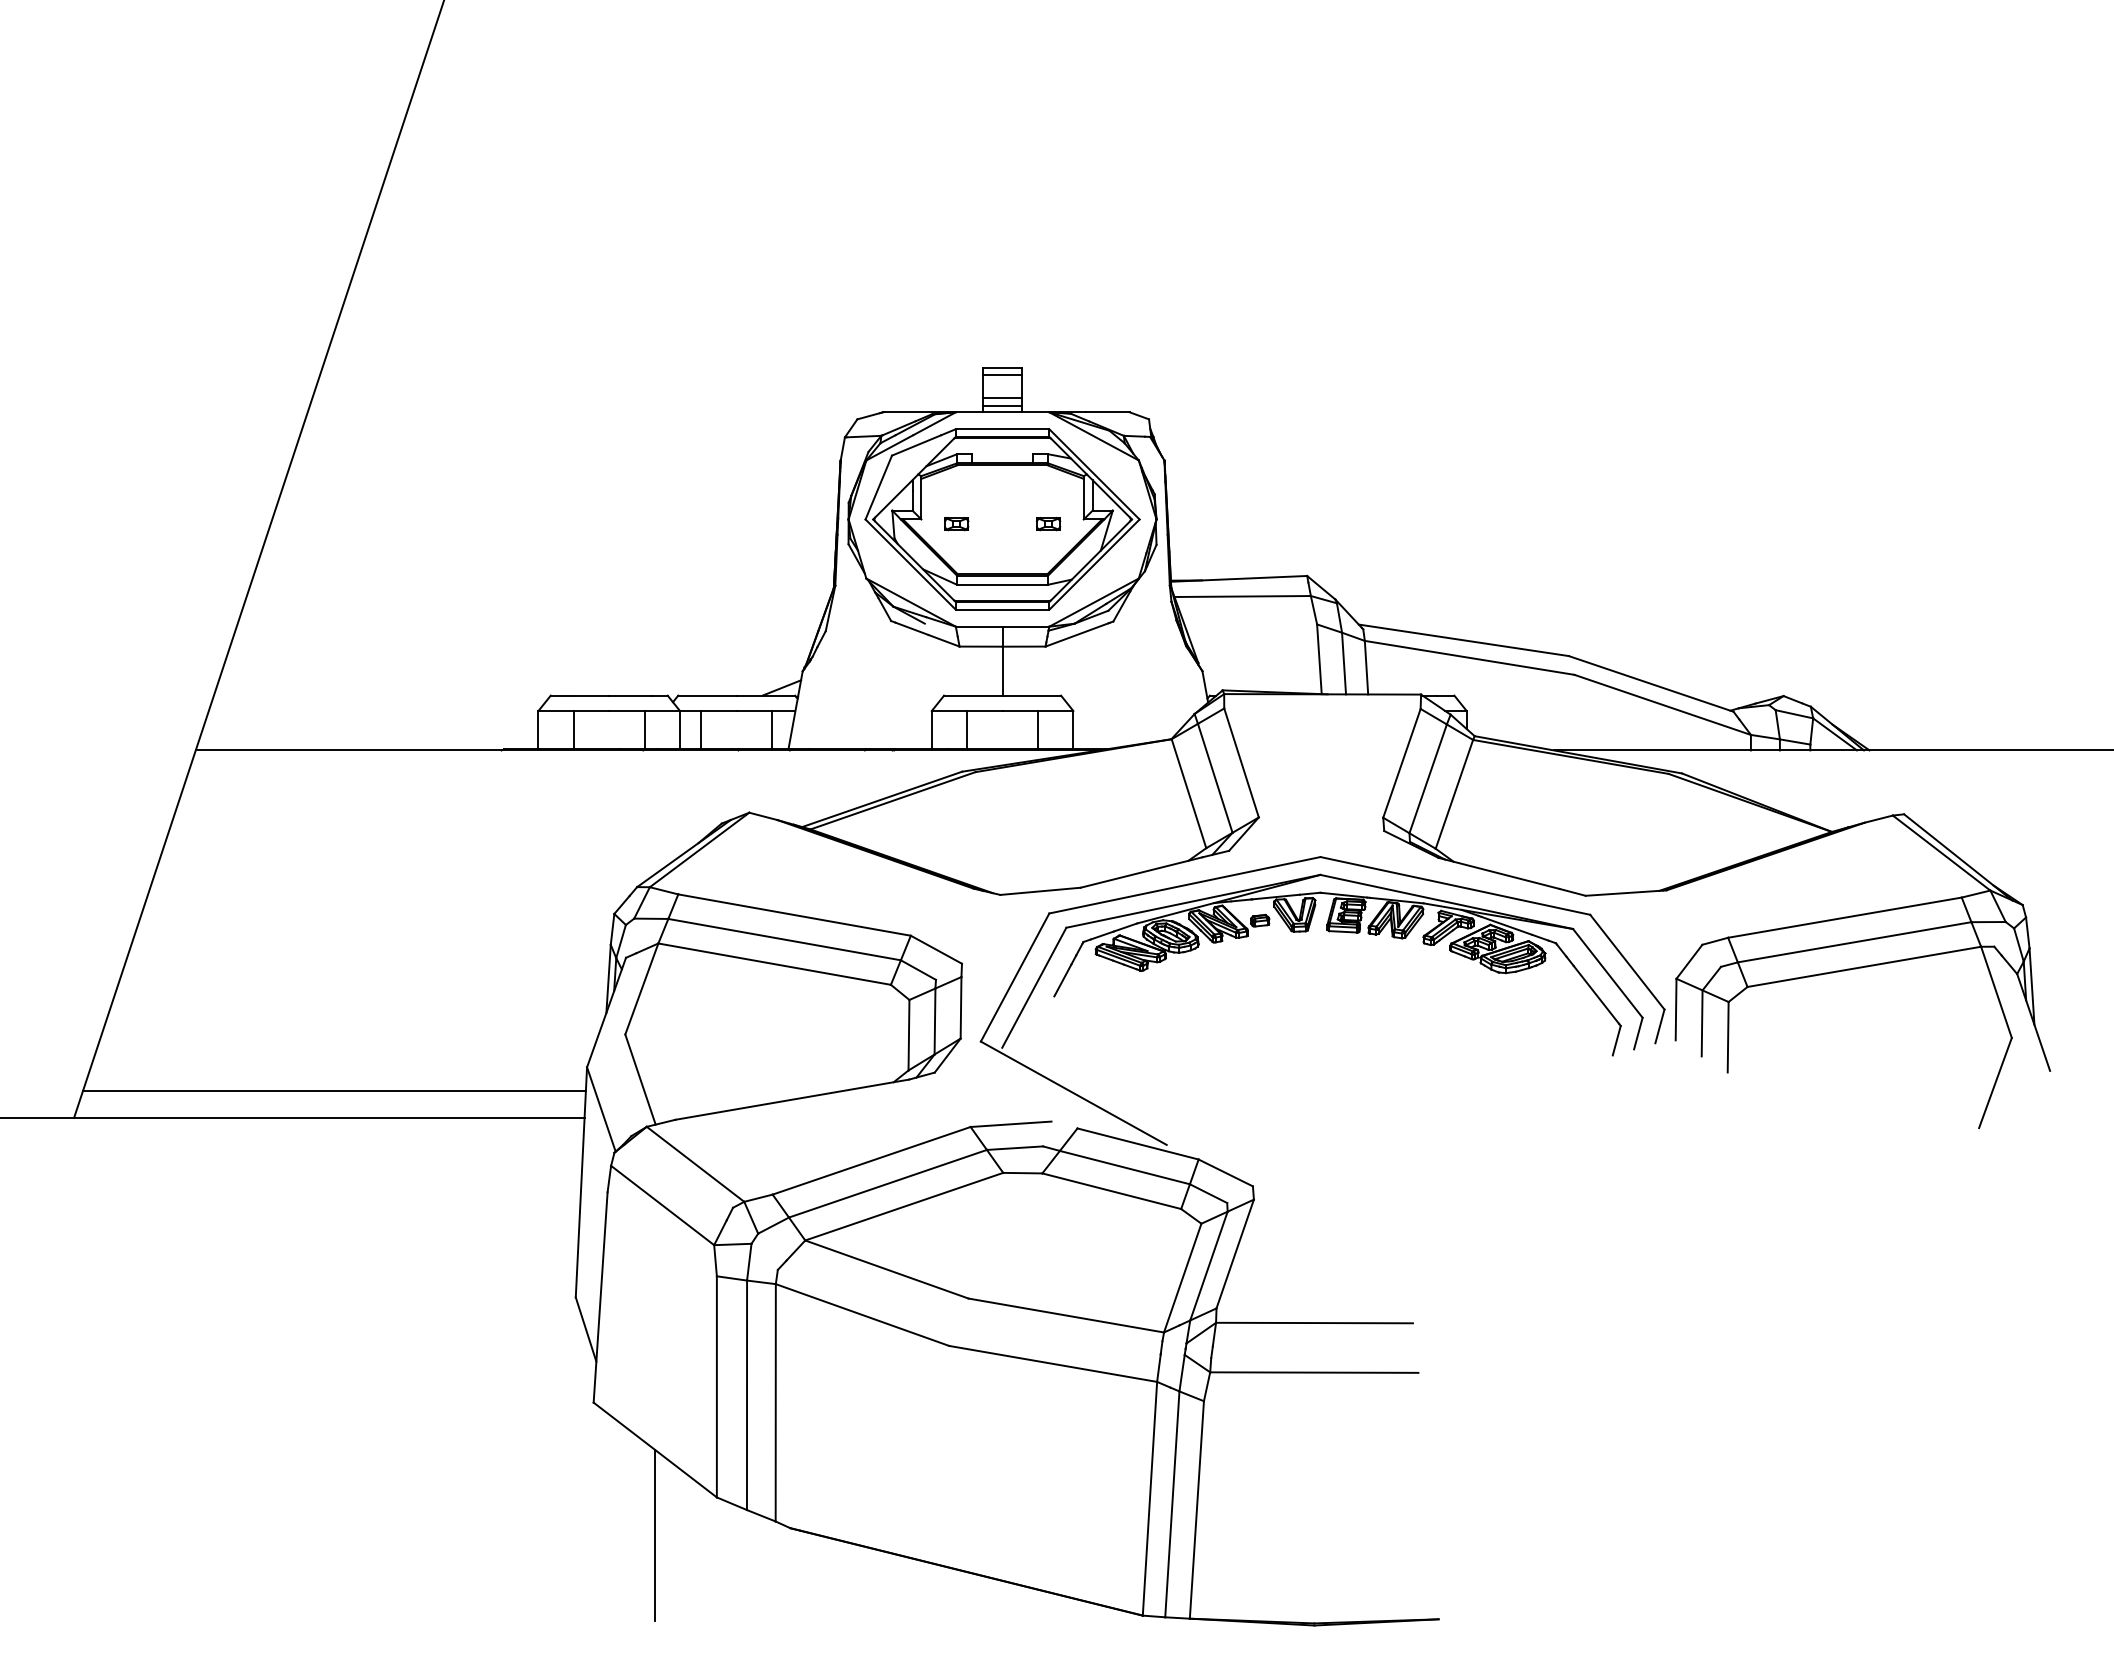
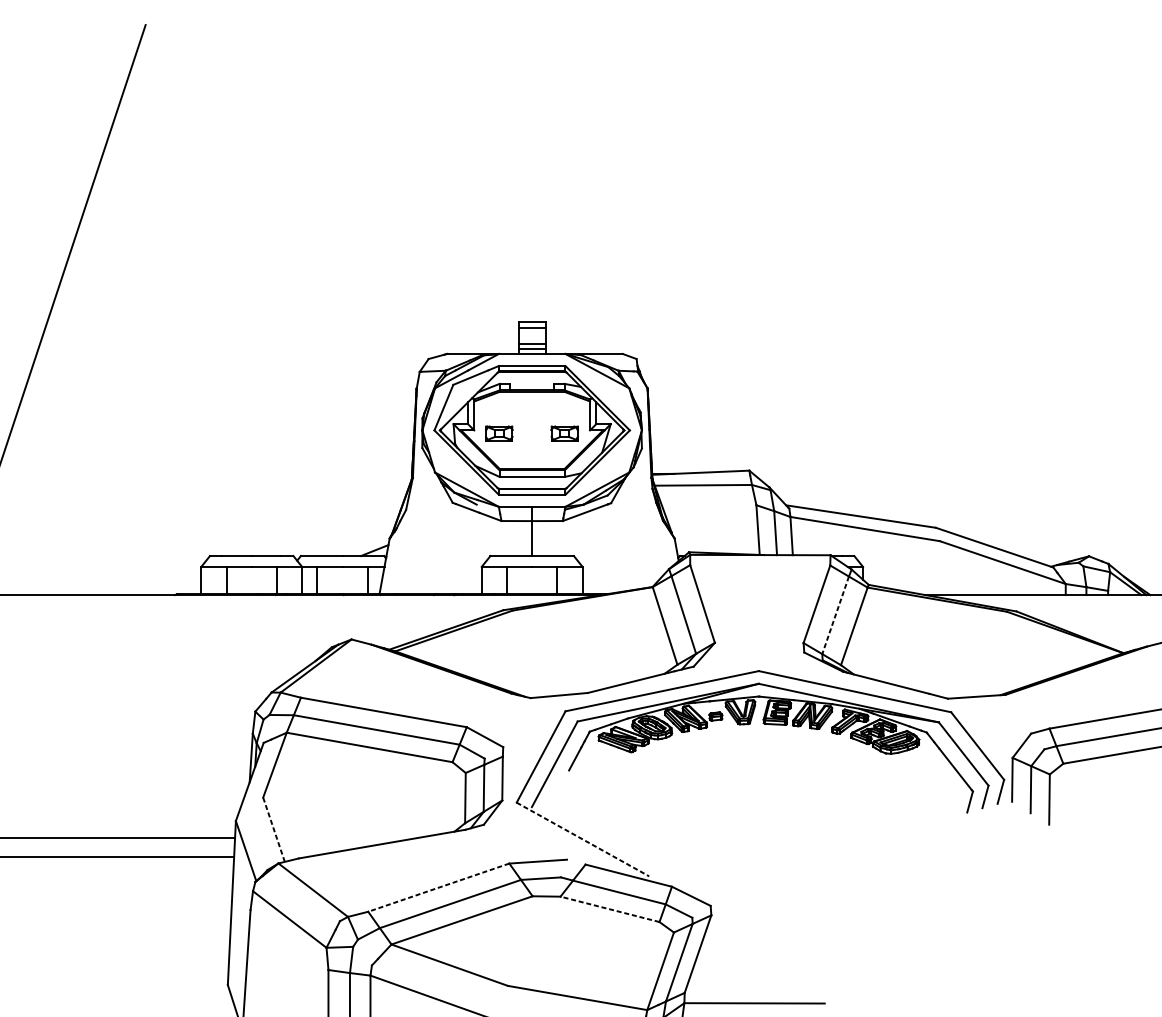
part: (956, 524) -> (499, 433), size x1.6
part: (1048, 524) -> (564, 433), size x1.6
line: (1428, 778) -> (835, 615), solid -> dashed
line: (640, 1079) -> (274, 829), solid -> dashed
line: (1074, 1093) -> (583, 839), solid -> dashed
line: (871, 1160) -> (438, 887), solid -> dashed
line: (1111, 1191) -> (609, 909), solid -> dashed

